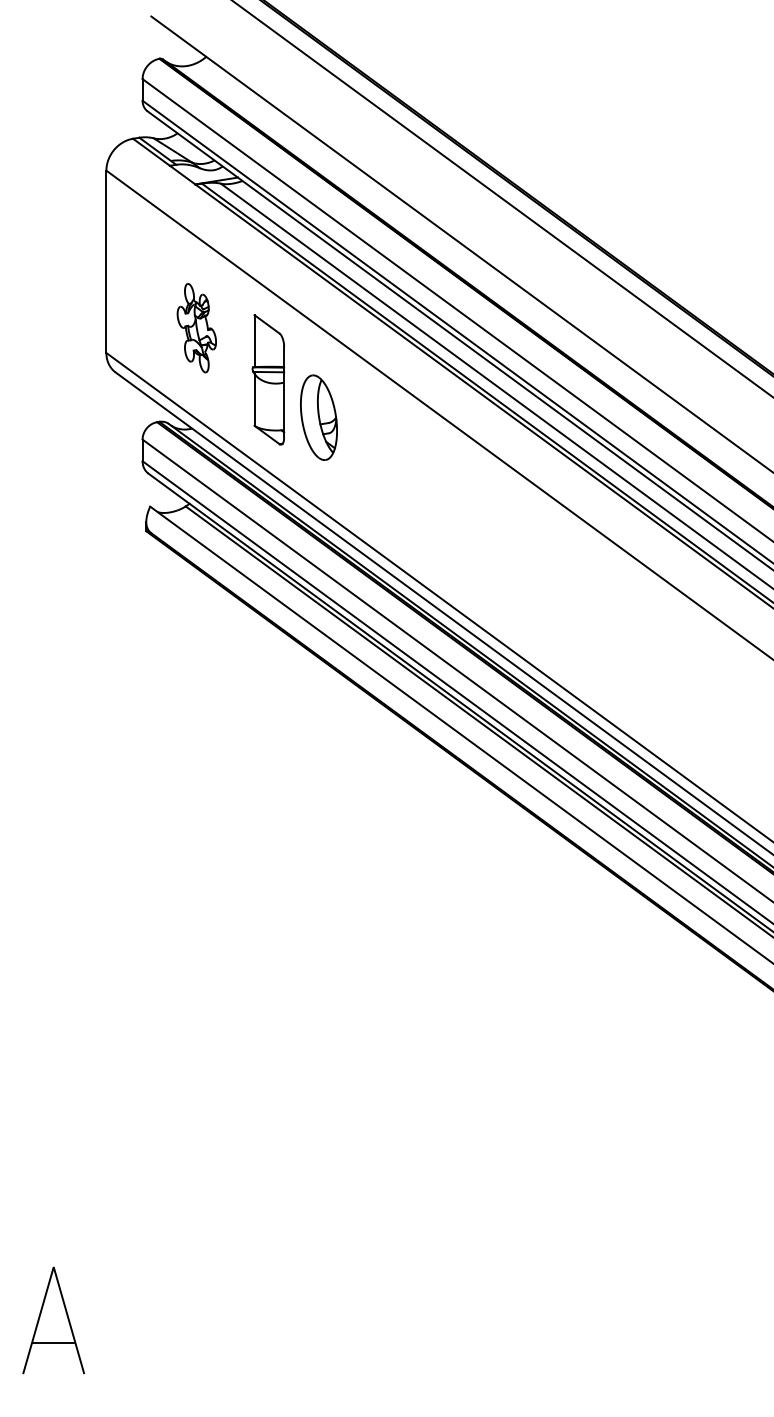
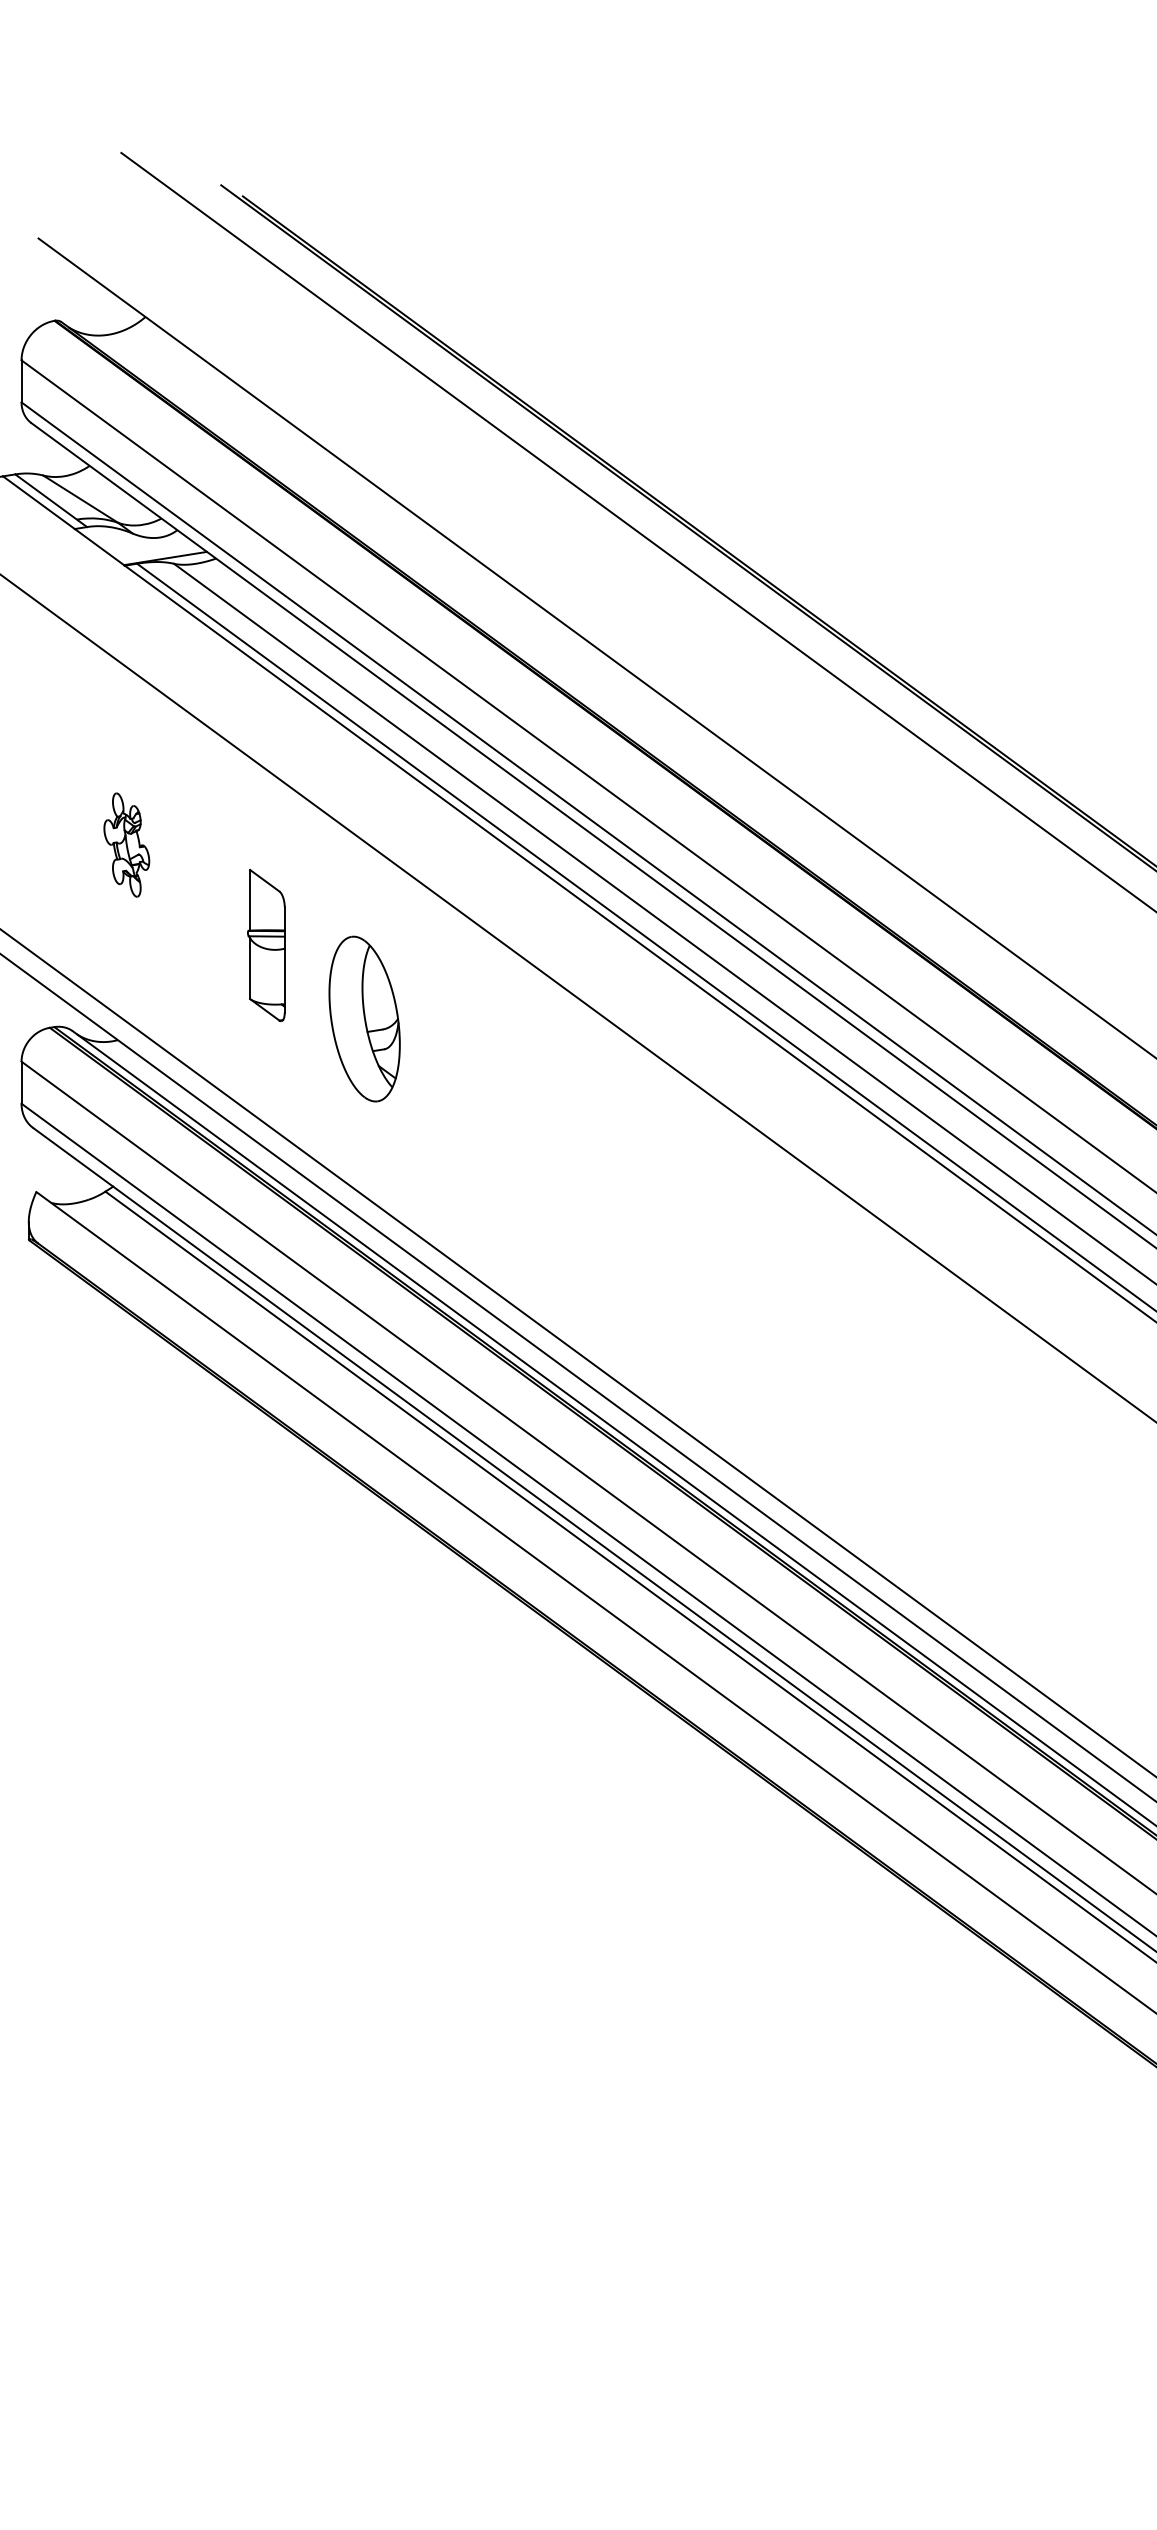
part: (196, 328) -> (126, 845), size x0.6
part: (268, 379) -> (266, 944), size x0.6

